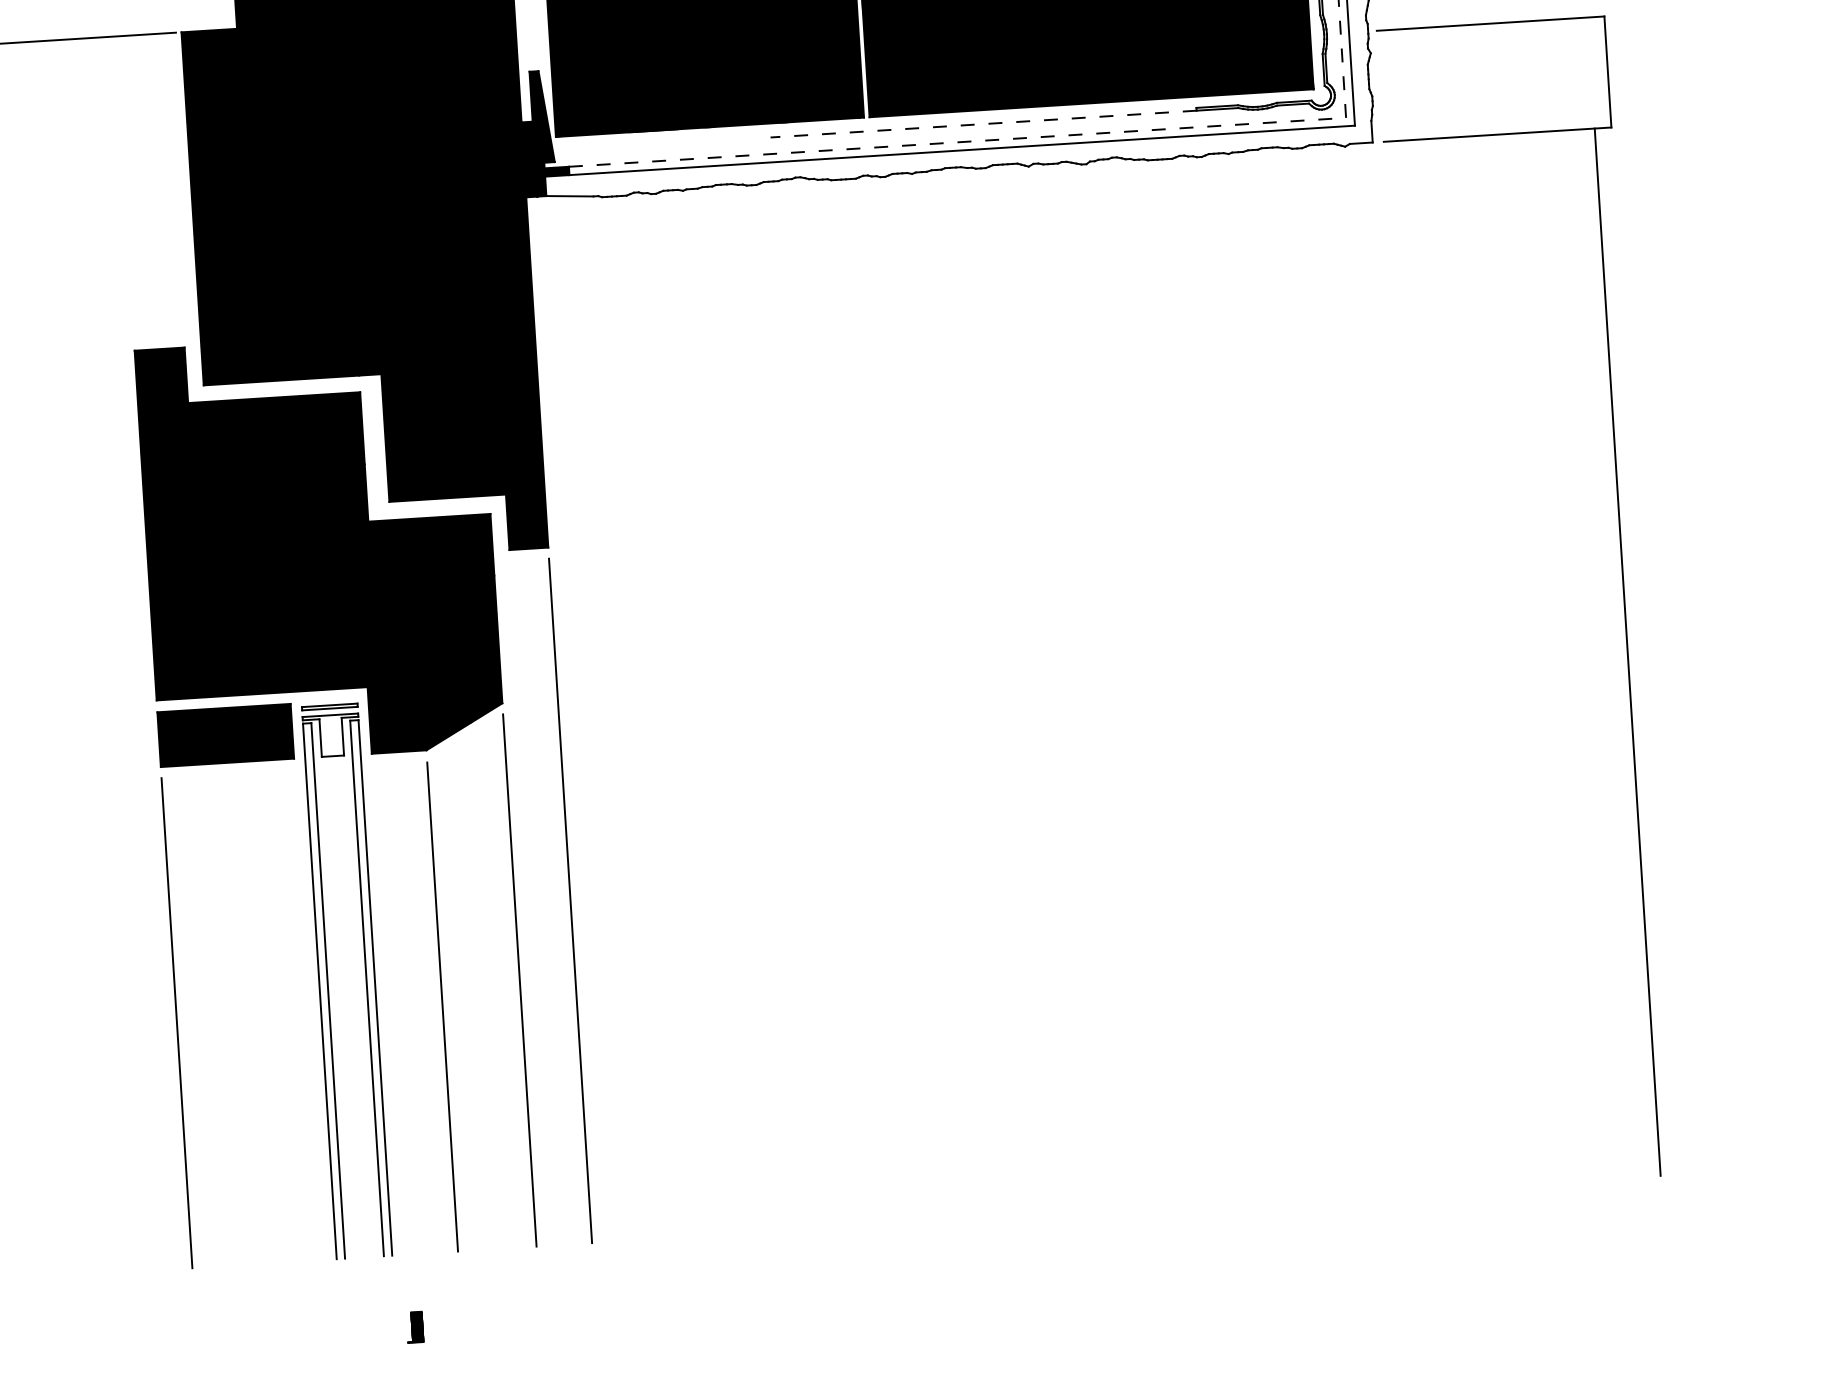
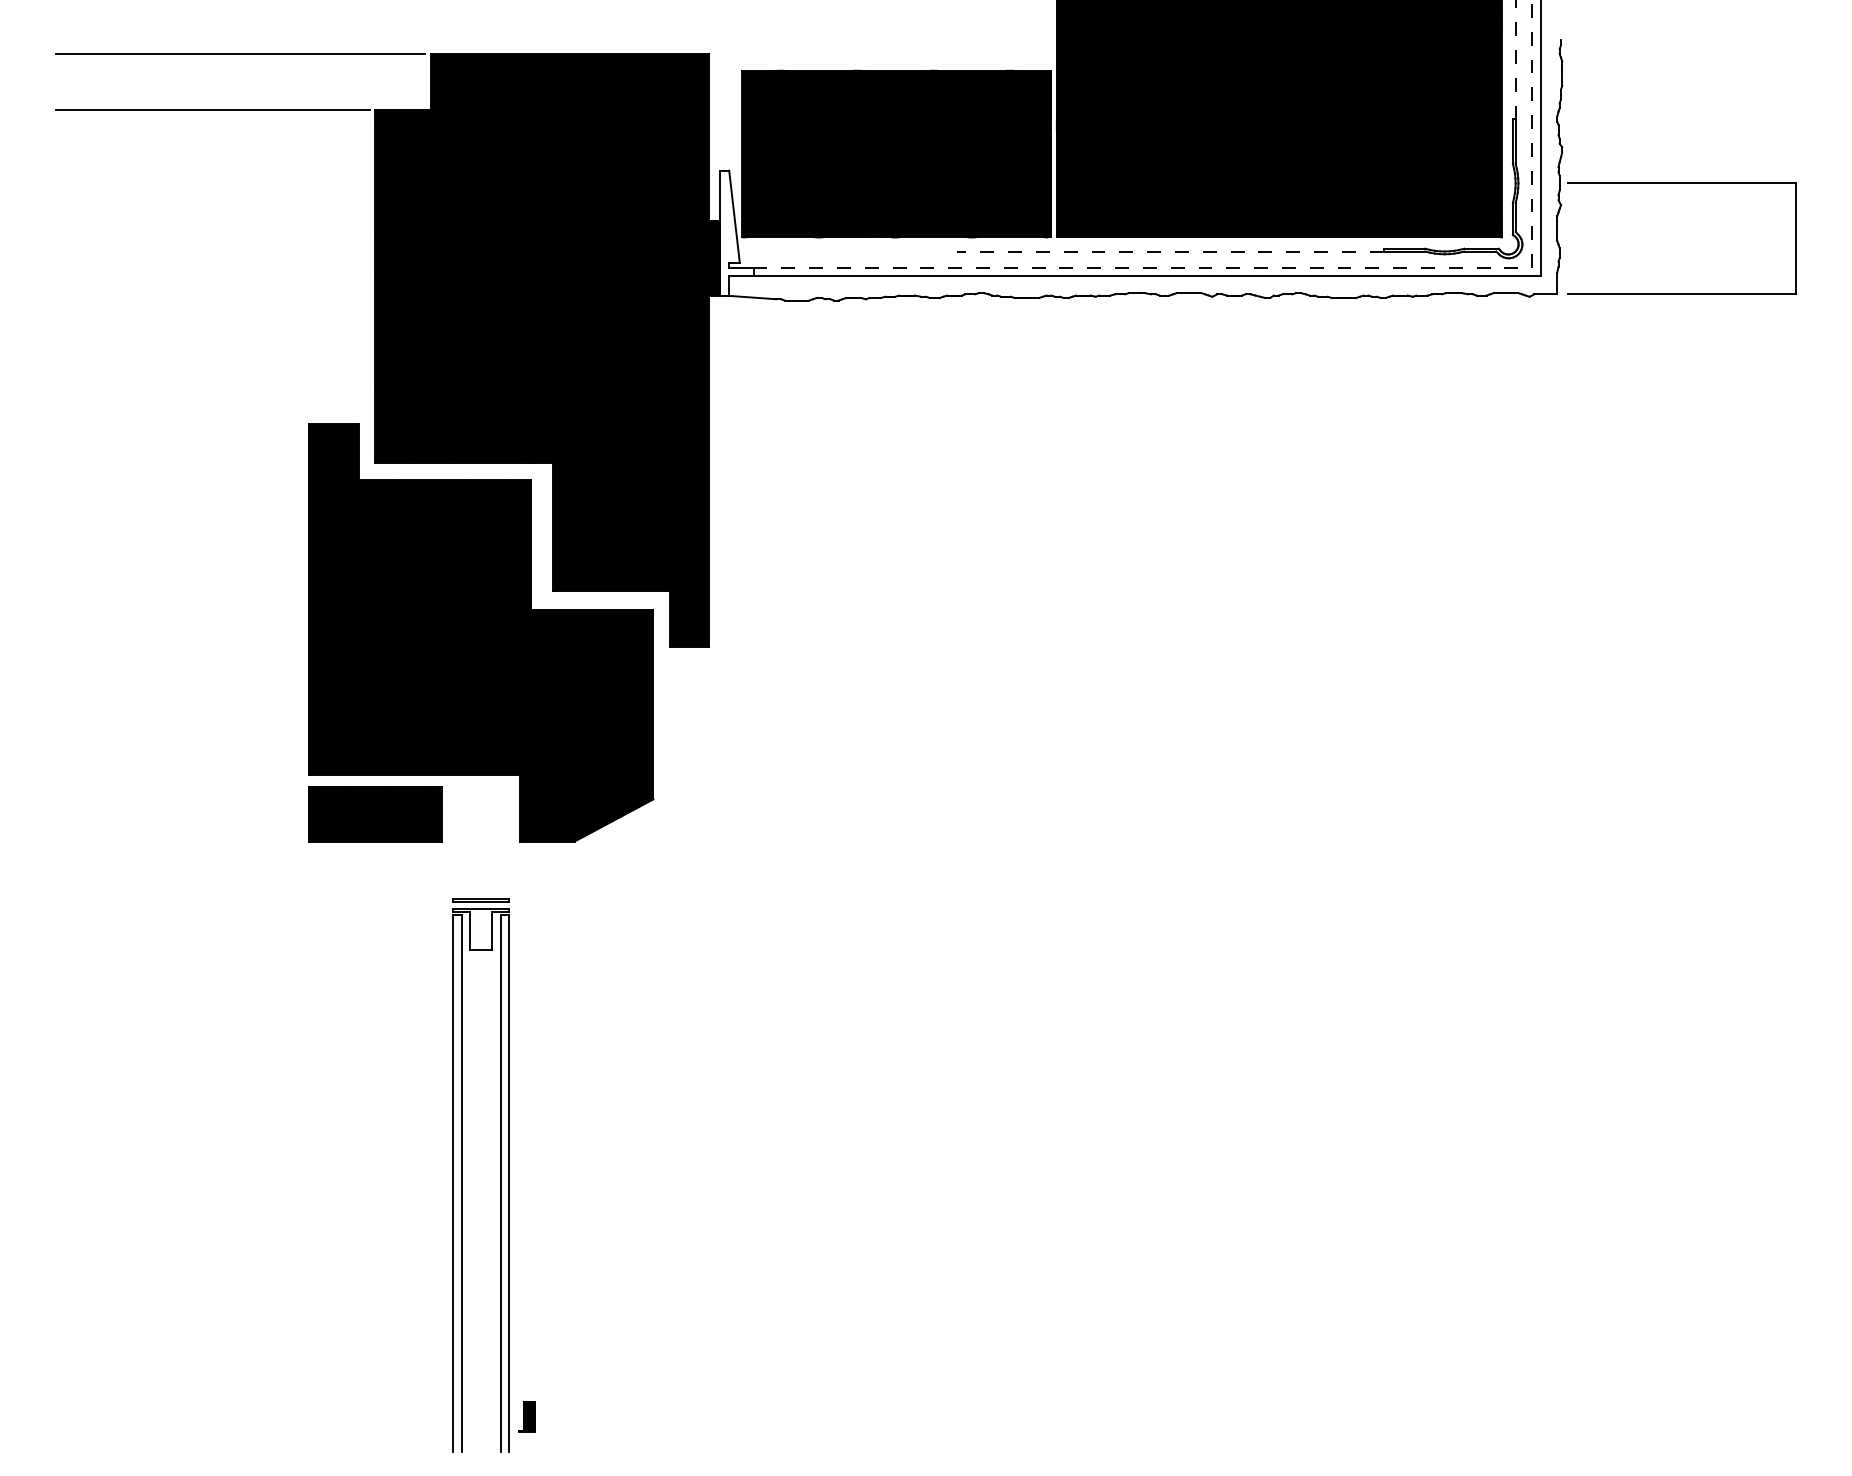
fill: (549, 132) -> (736, 232), removed
line: (1627, 651) -> (1779, 818), removed
line: (570, 900) -> (709, 1000), removed
line: (519, 979) -> (653, 1076), removed
part: (328, 982) -> (462, 1175), moved
line: (442, 1006) -> (574, 1098), removed
line: (176, 1022) -> (308, 1097), removed

